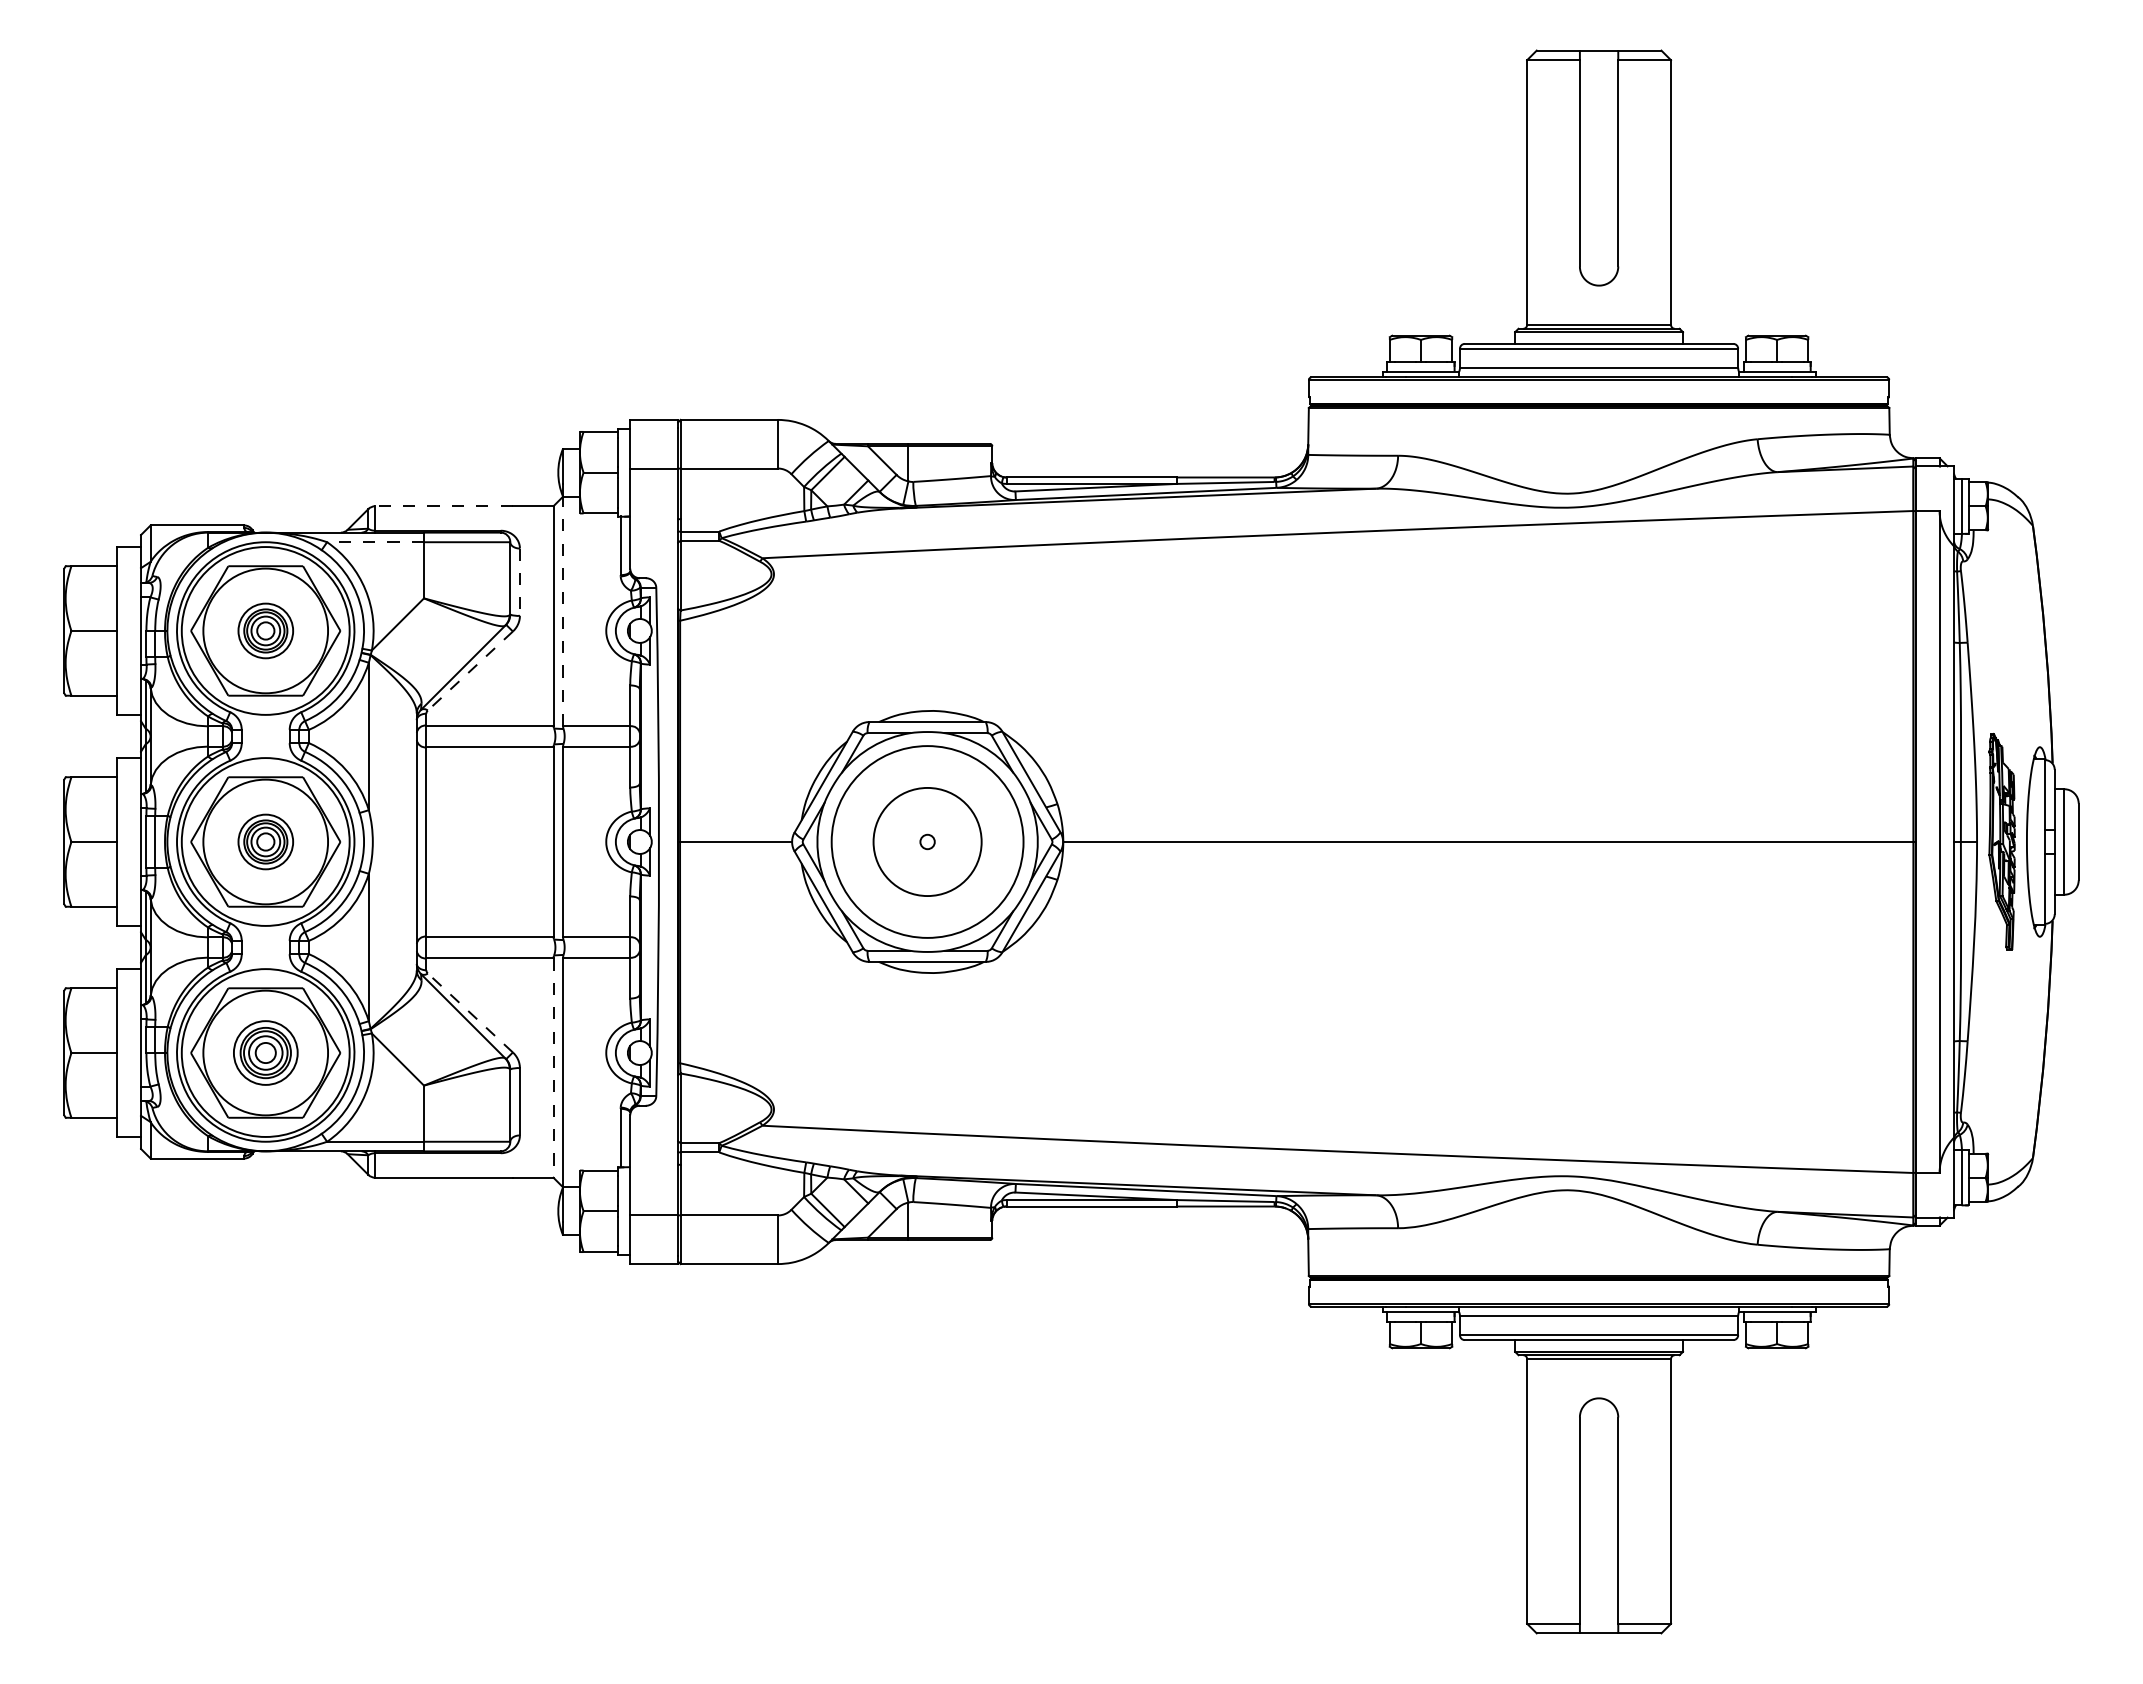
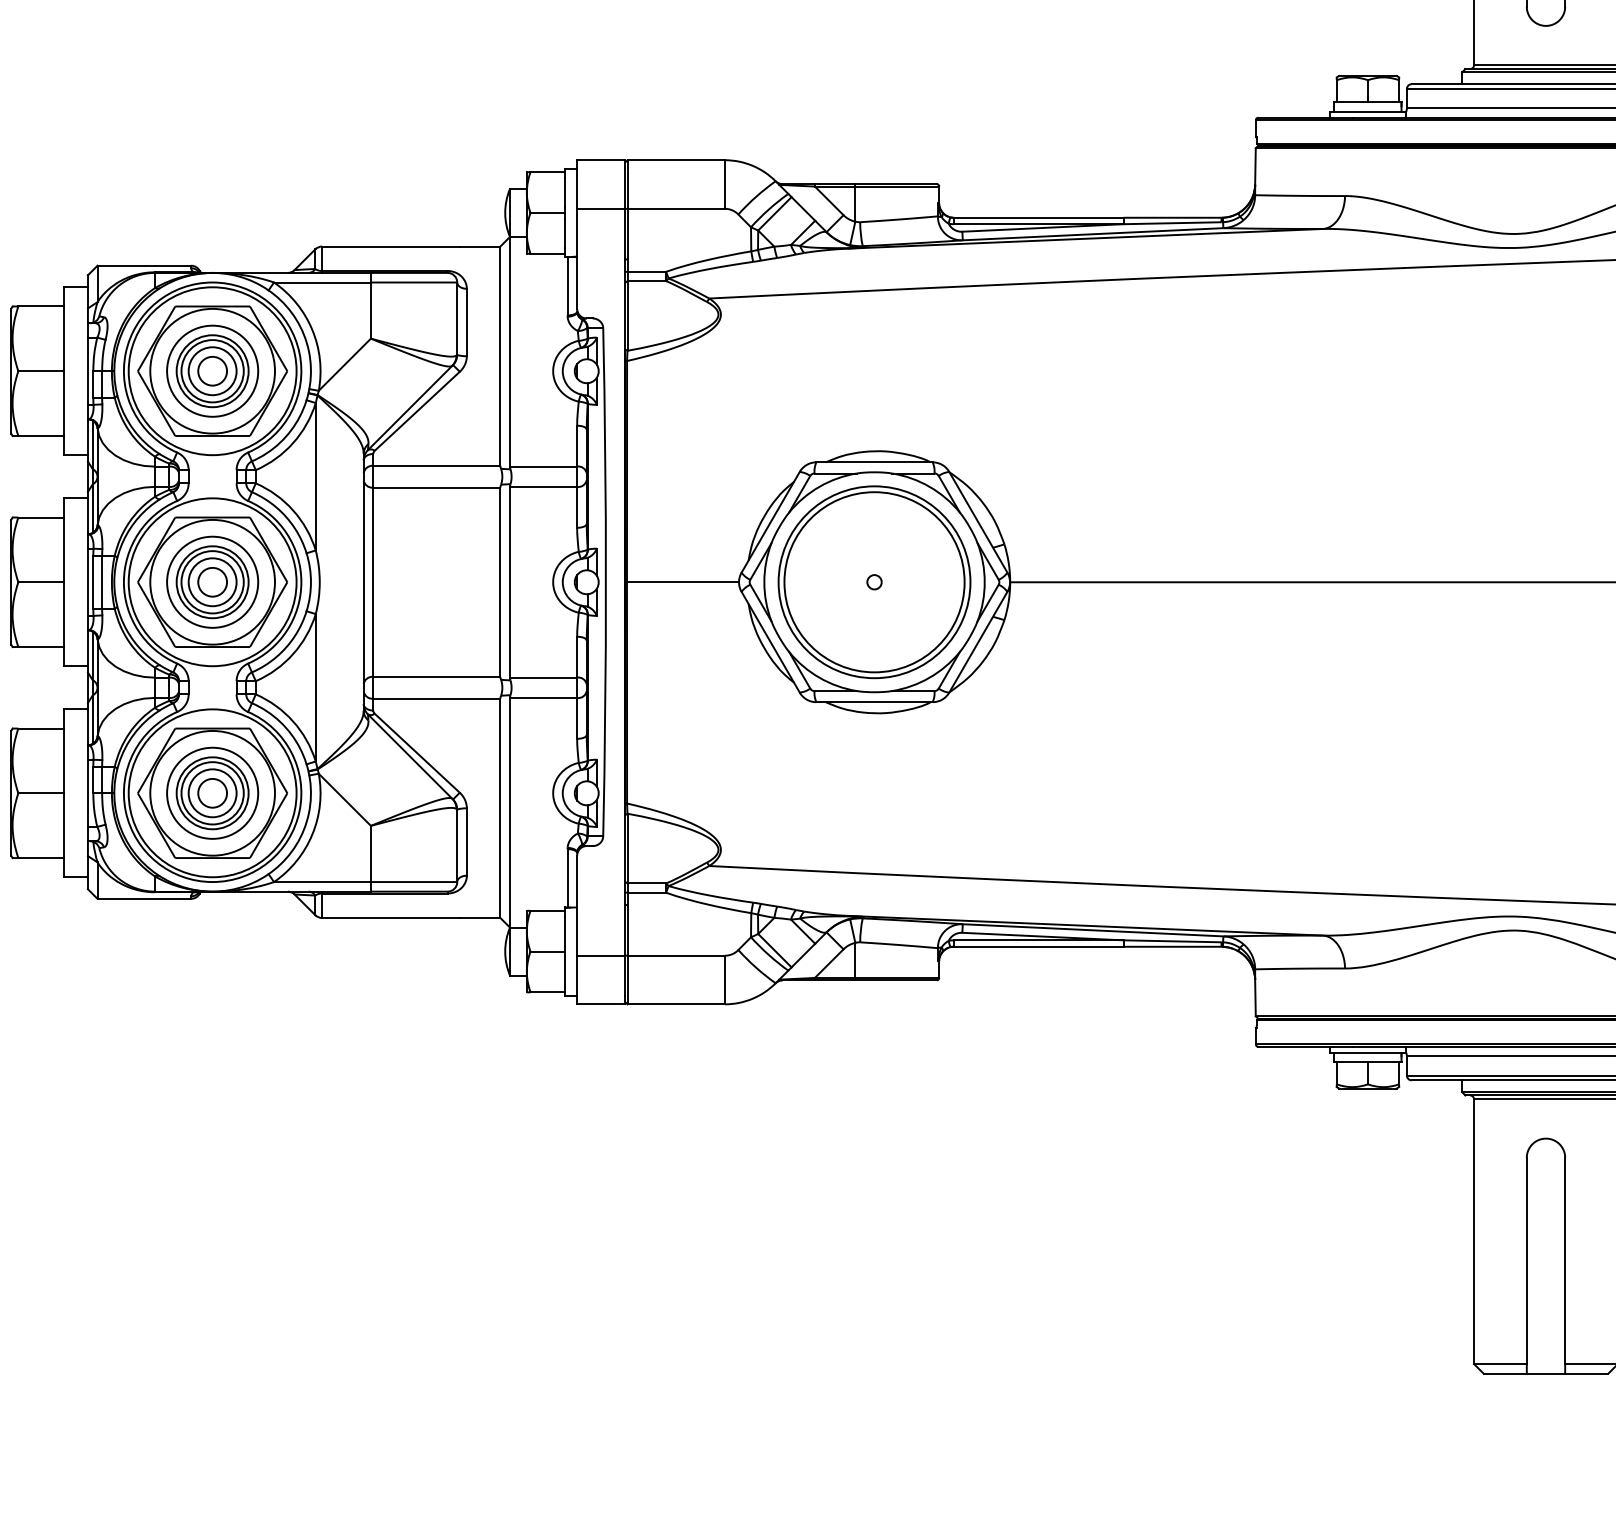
line: (443, 506) -> (390, 246), dashed -> solid
line: (375, 542) -> (322, 282), dashed -> solid
line: (519, 582) -> (466, 322), dashed -> solid
line: (563, 611) -> (510, 351), dashed -> solid
part: (265, 630) -> (212, 370), size x1.67
line: (469, 671) -> (416, 411), dashed -> solid
part: (265, 841) -> (212, 581), size x1.67
circle: (927, 841) -> (874, 581), size x1.67
line: (469, 1012) -> (416, 752), dashed -> solid
part: (265, 1052) -> (212, 792), size x1.43
line: (553, 1068) -> (500, 808), dashed -> solid

